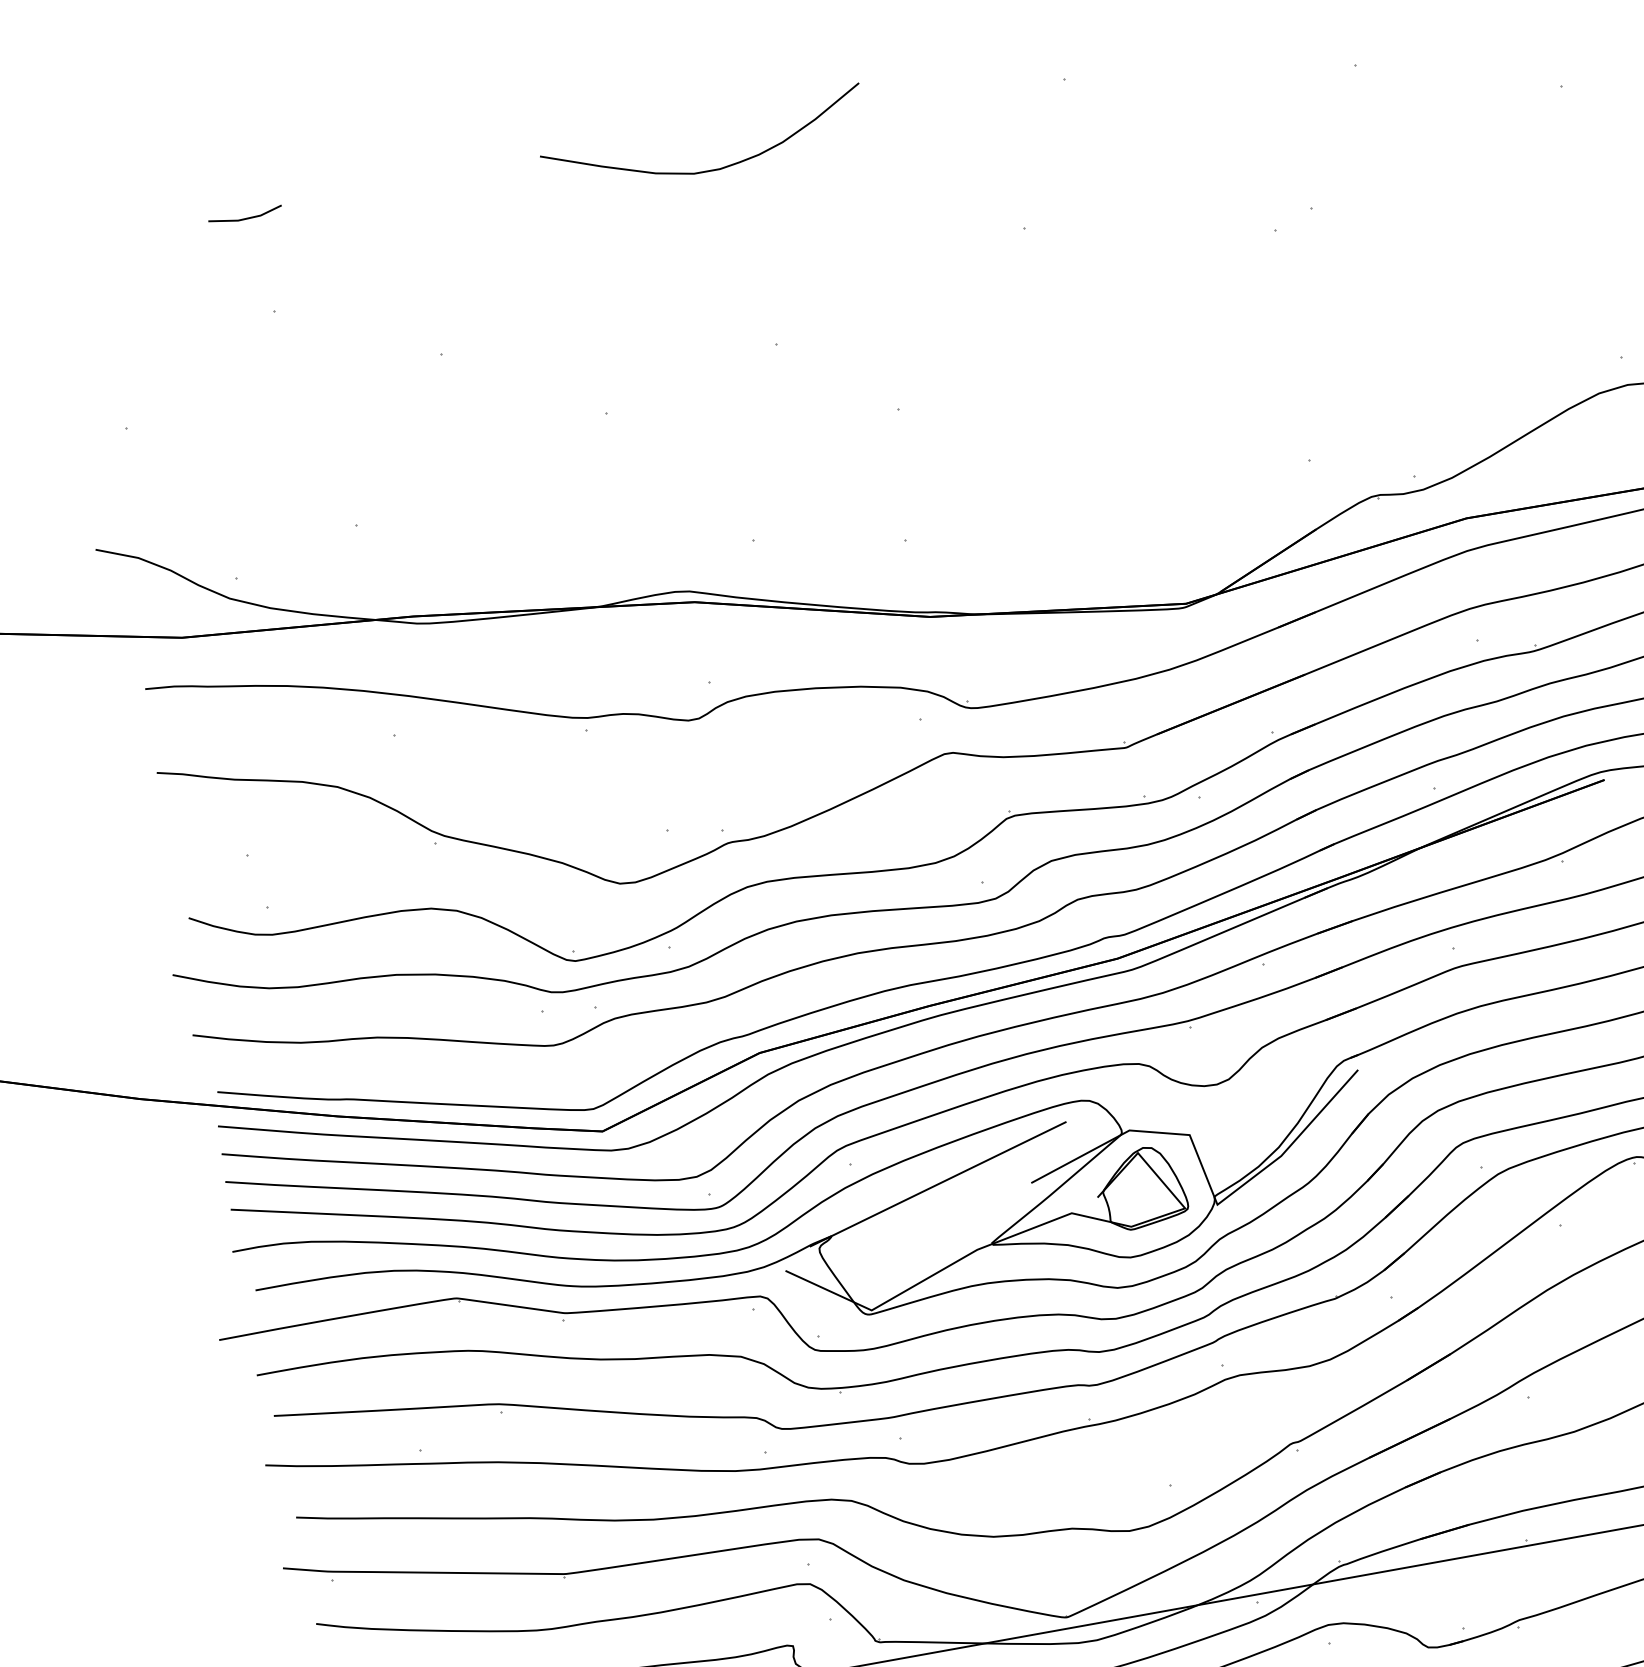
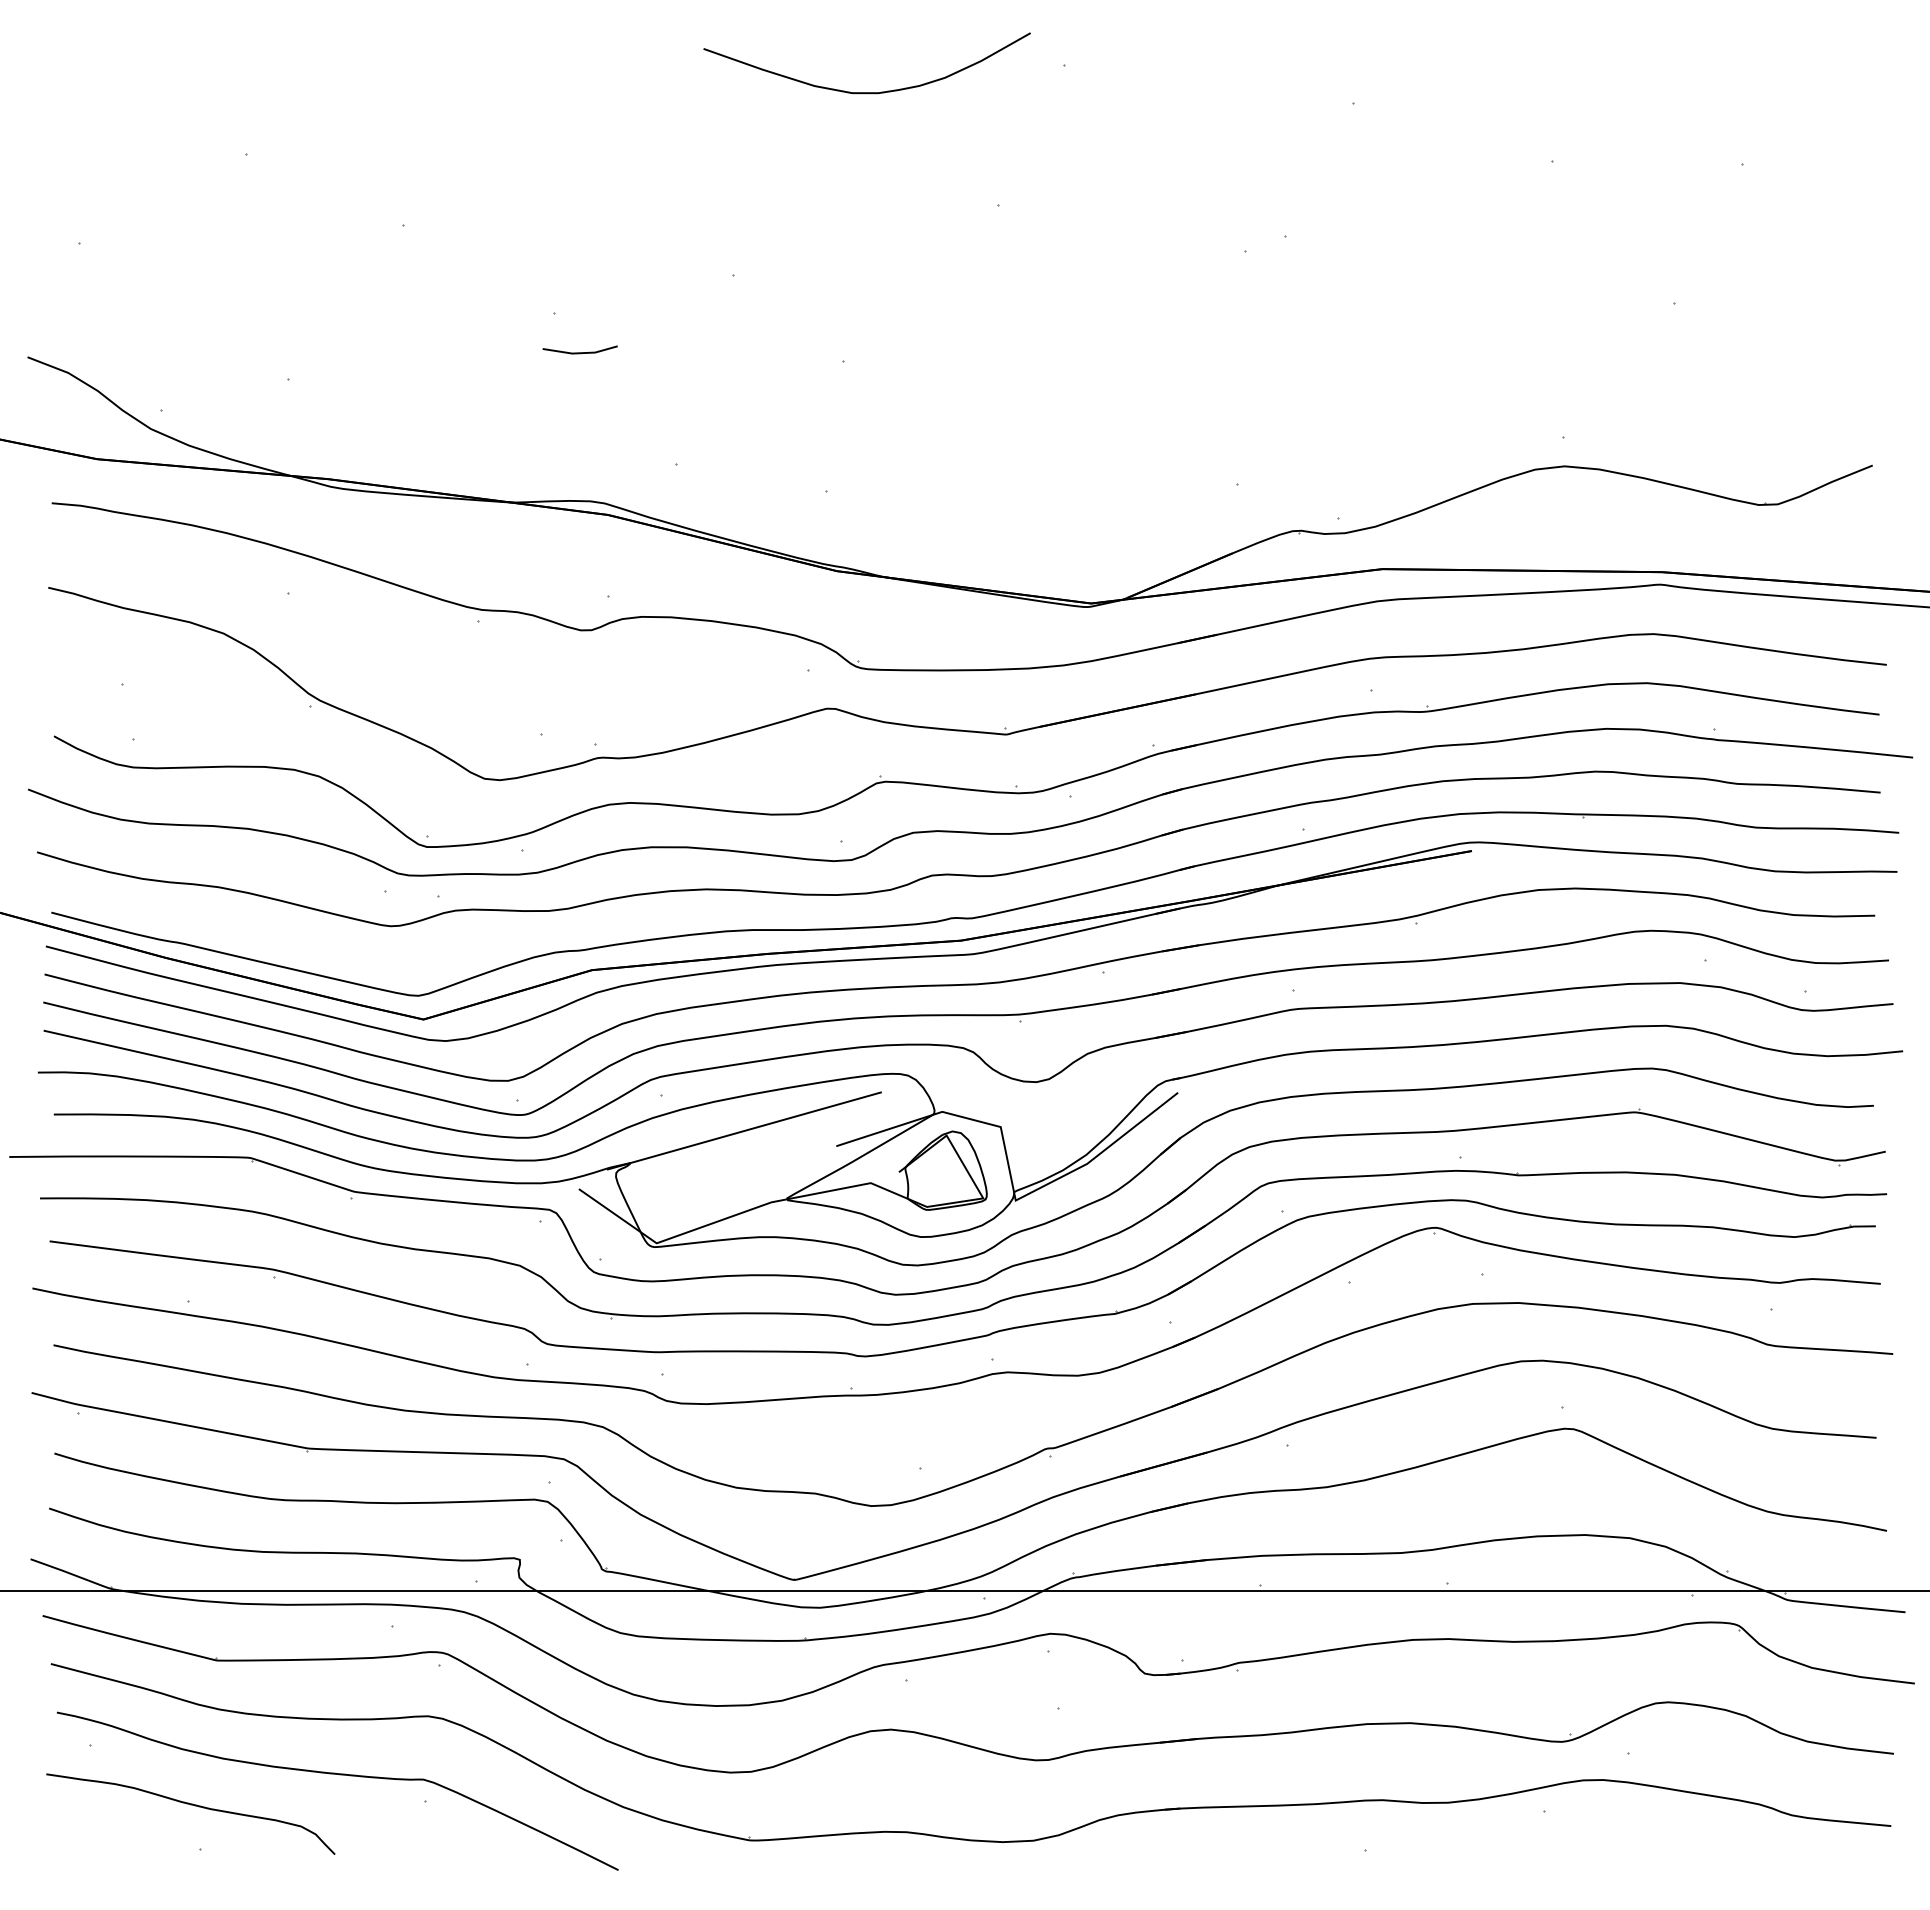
curve: (708, 170) -> (866, 92), moved
line: (245, 218) -> (579, 352), moved

